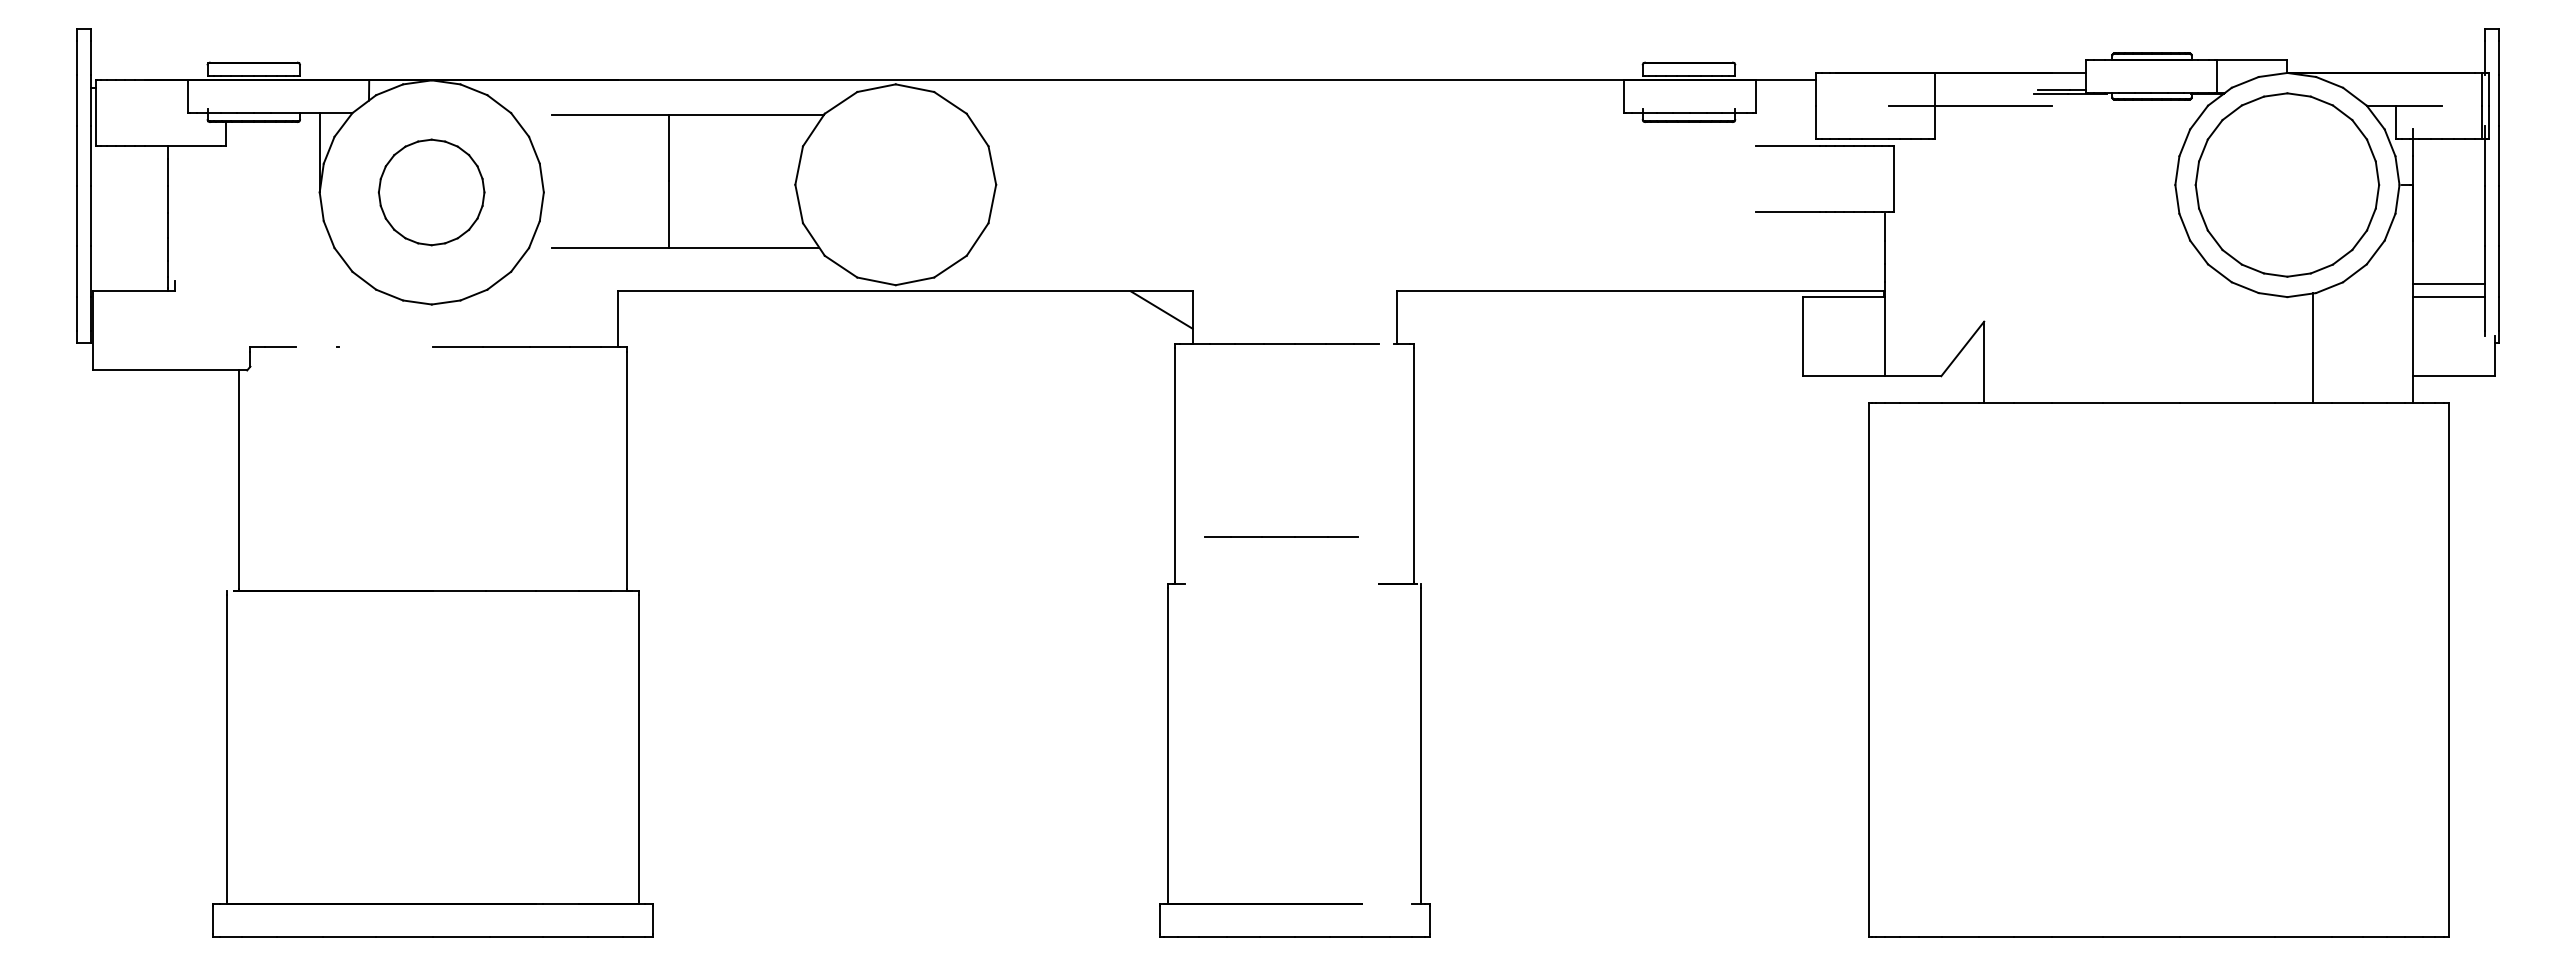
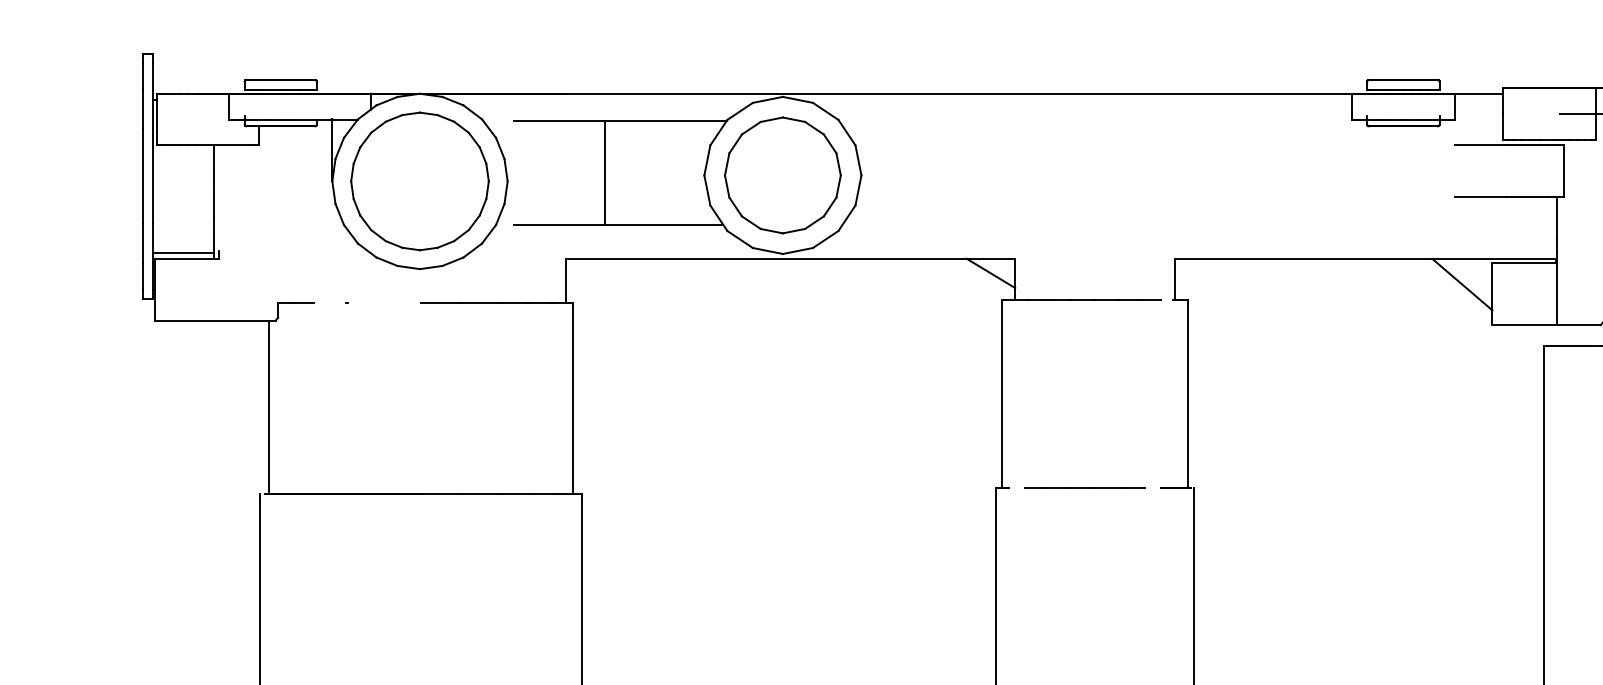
part: (895, 184) -> (782, 175), added
part: (431, 192) -> (419, 181), size x1.67
line: (129, 283) -> (183, 252), added
line: (1763, 324) -> (1461, 284), added
line: (1281, 536) -> (1084, 487), moved

